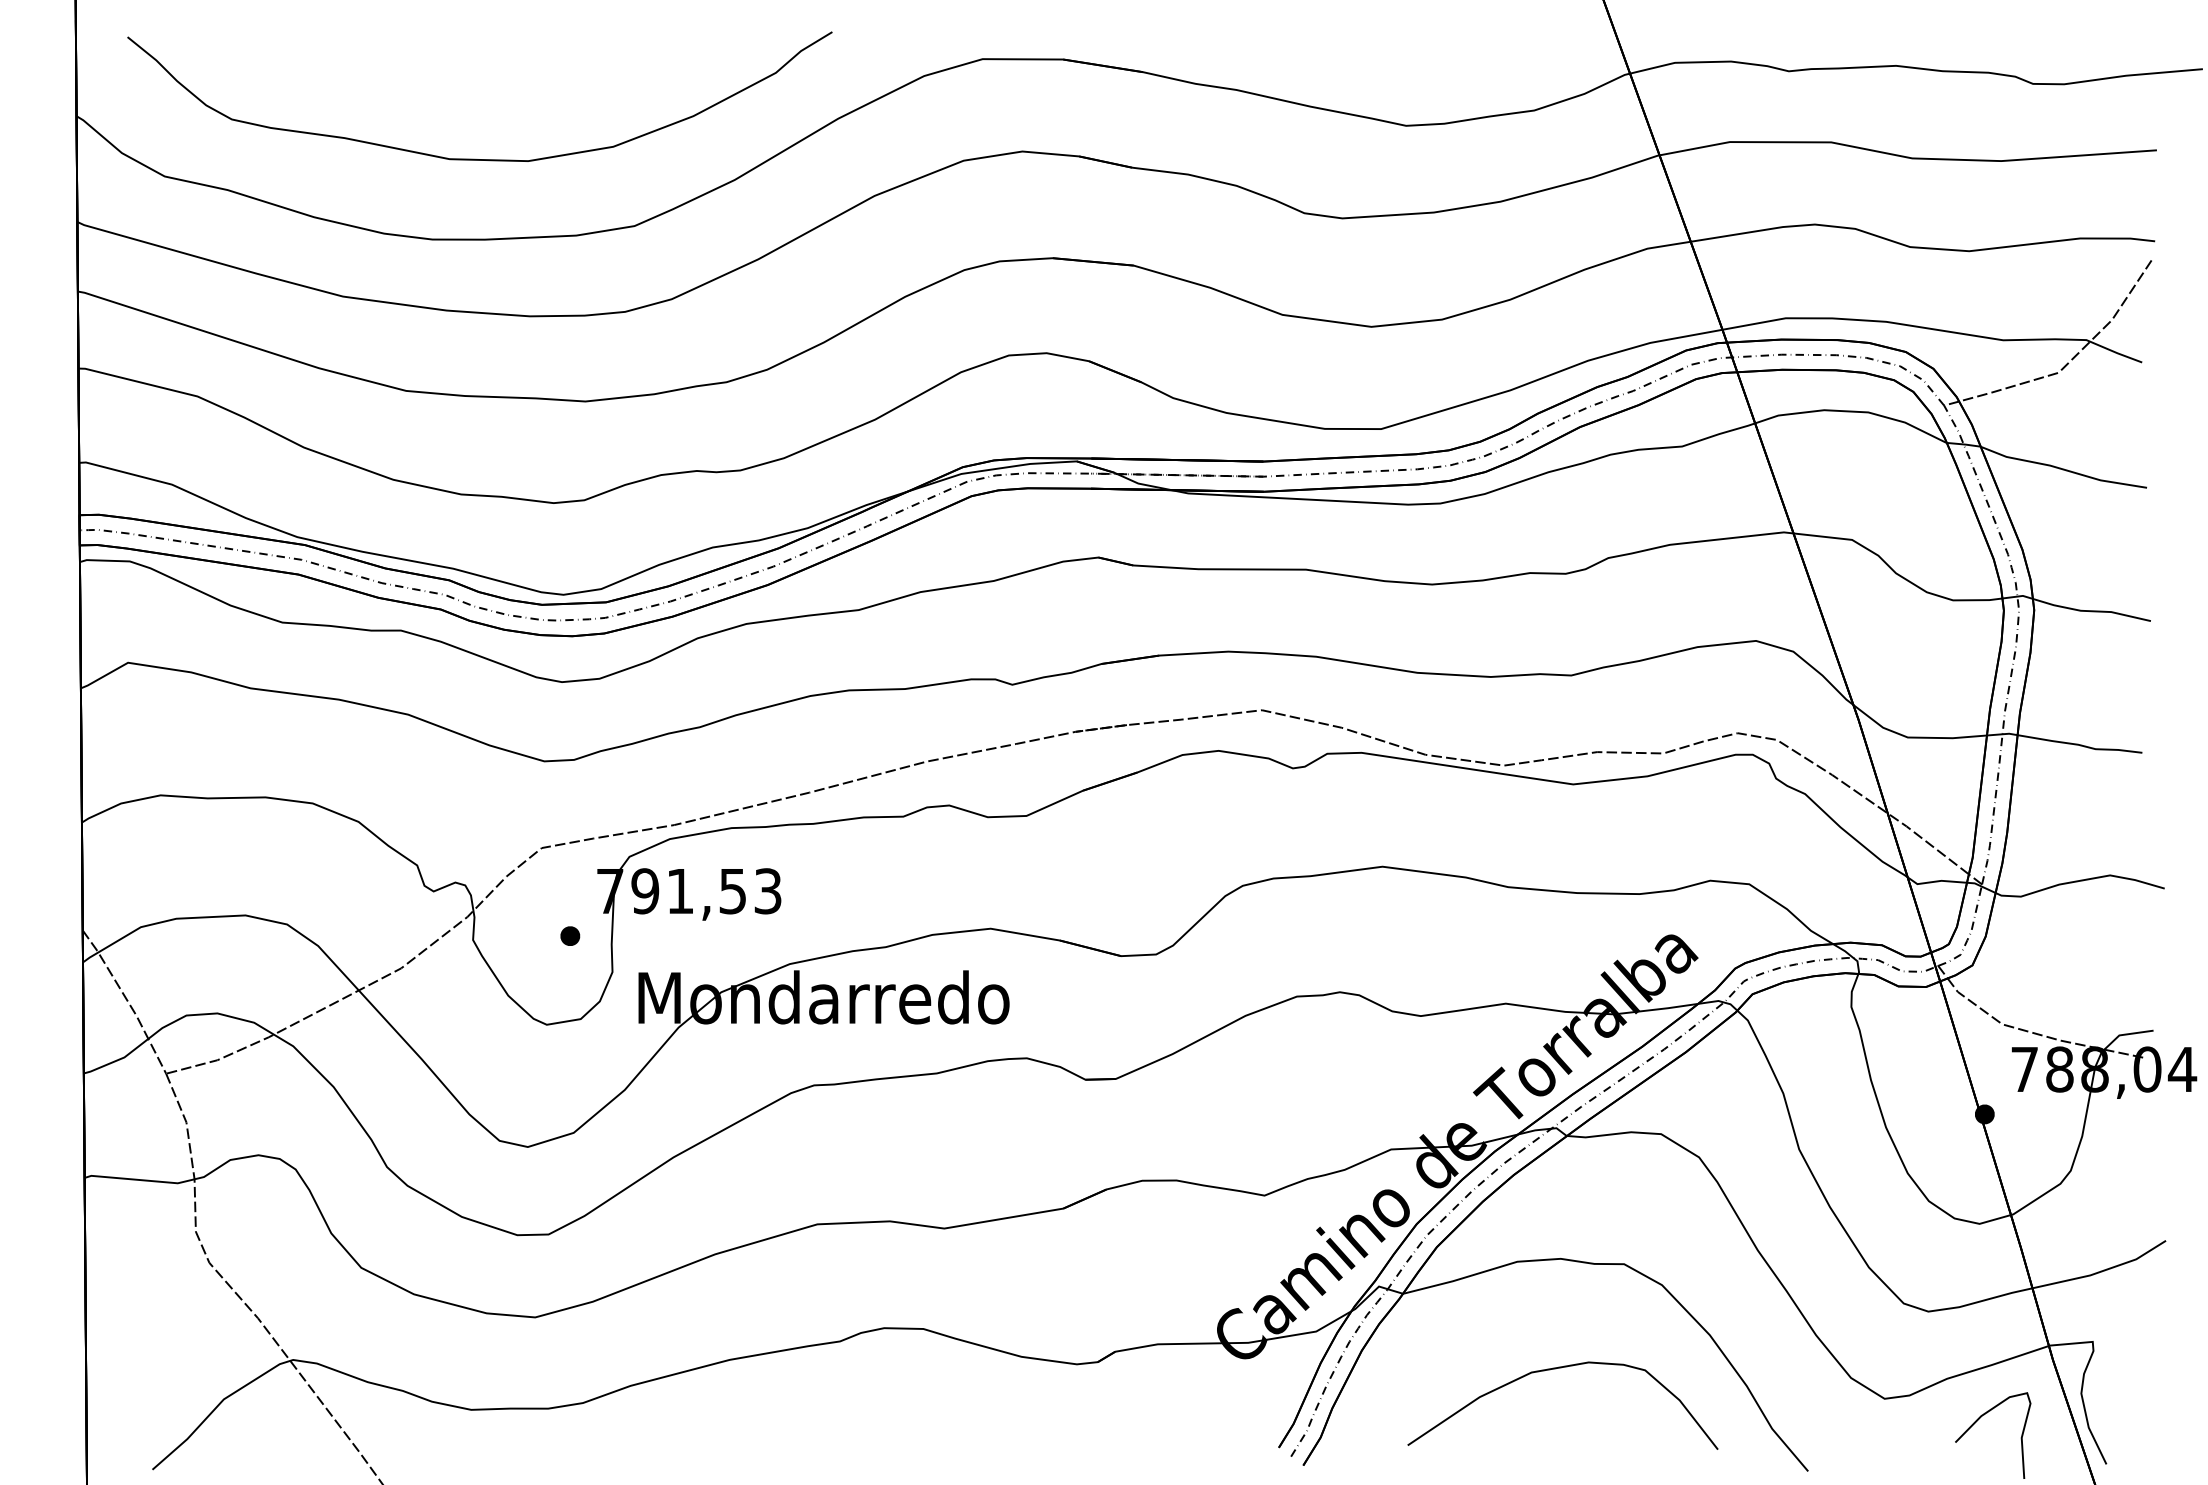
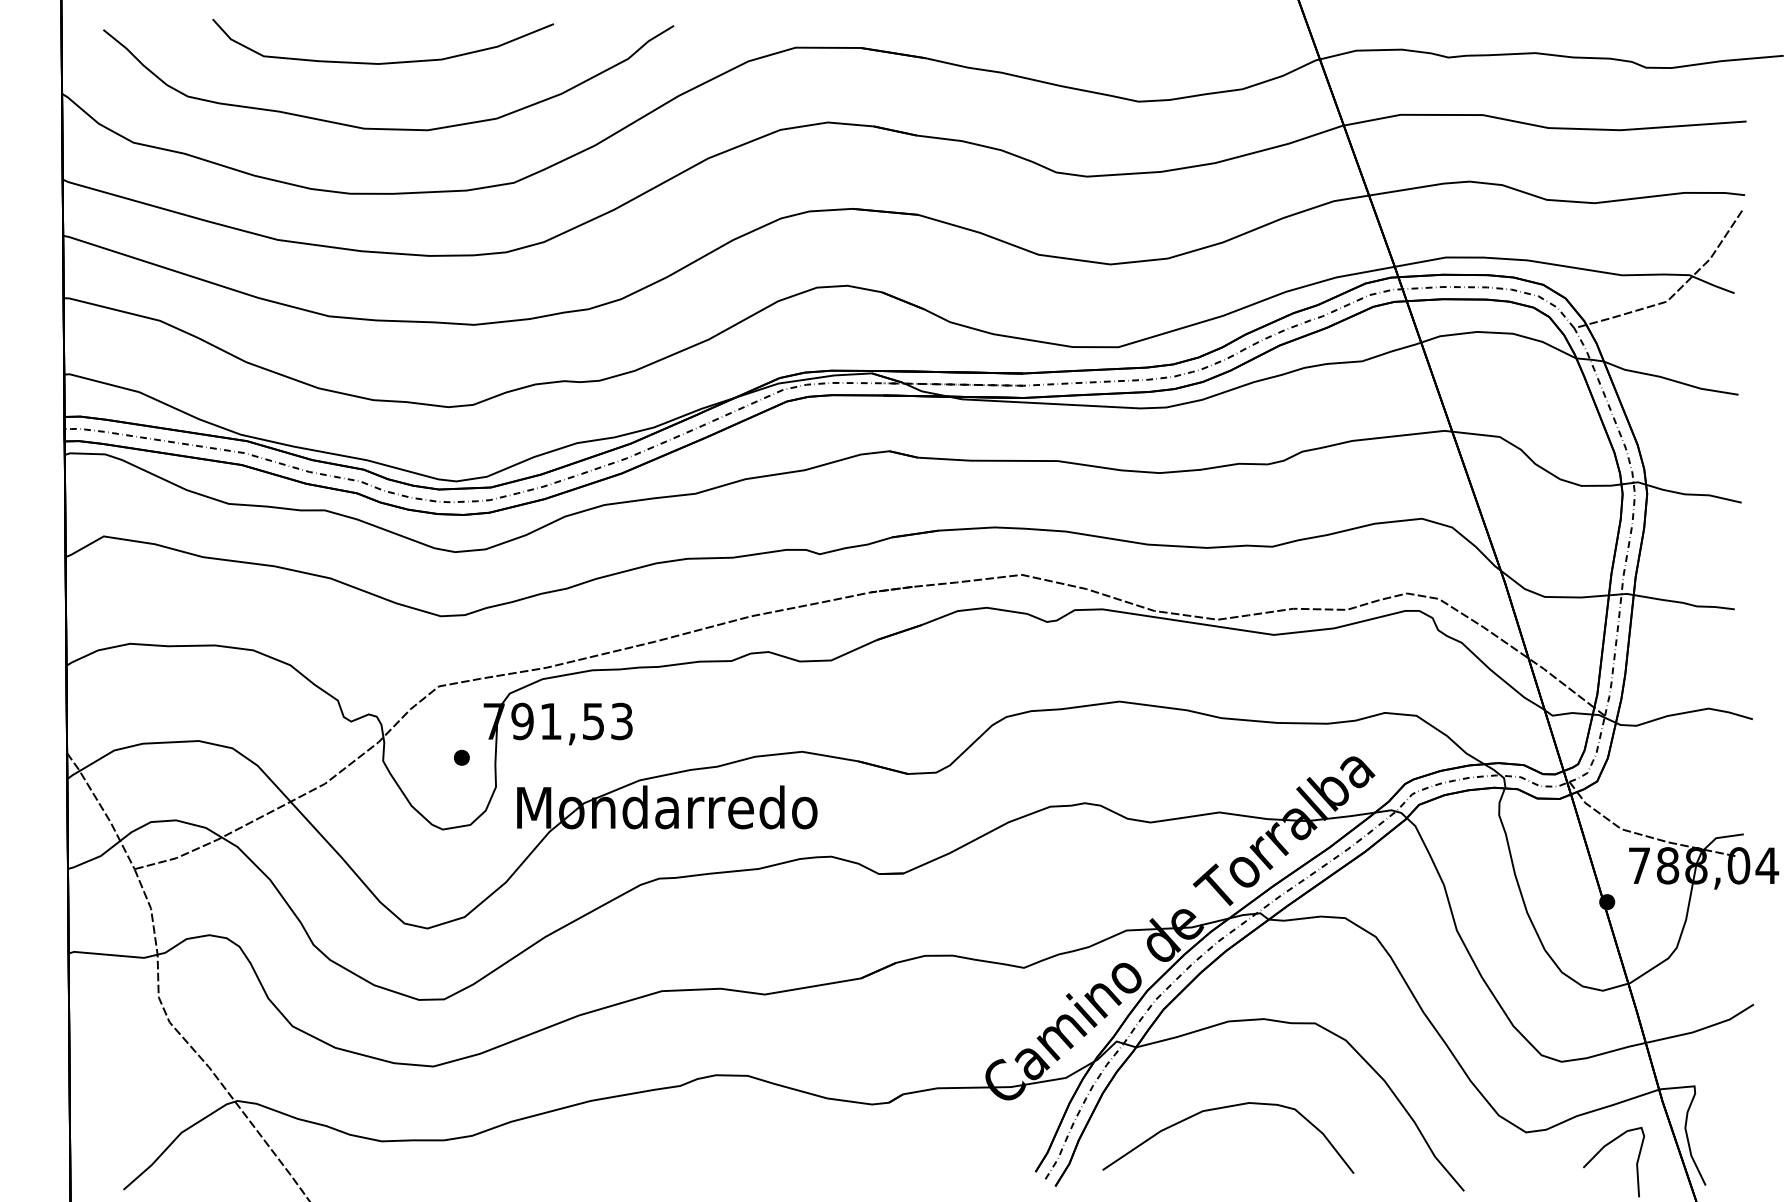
curve: (474, 77) -> (384, 62), added
curve: (1555, 1369) -> (1222, 1108), moved

